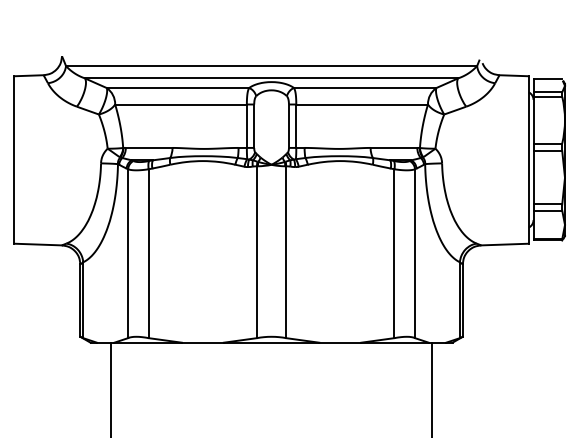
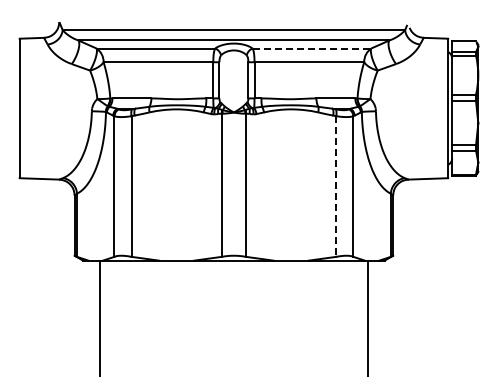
line: (365, 88) -> (312, 48), solid -> dashed
line: (394, 254) -> (336, 187), solid -> dashed

